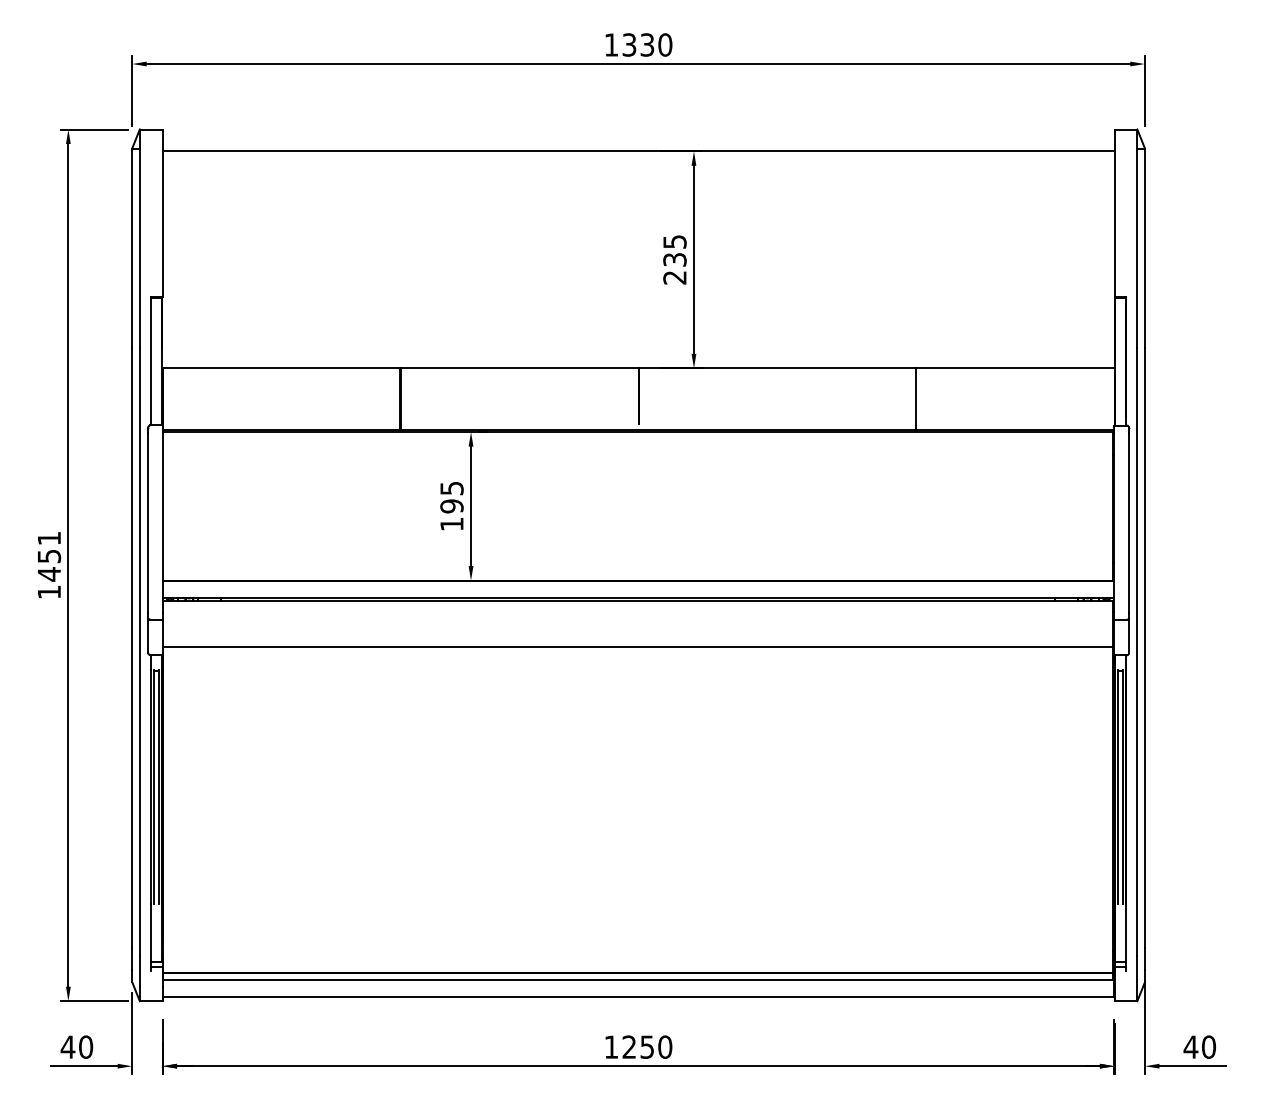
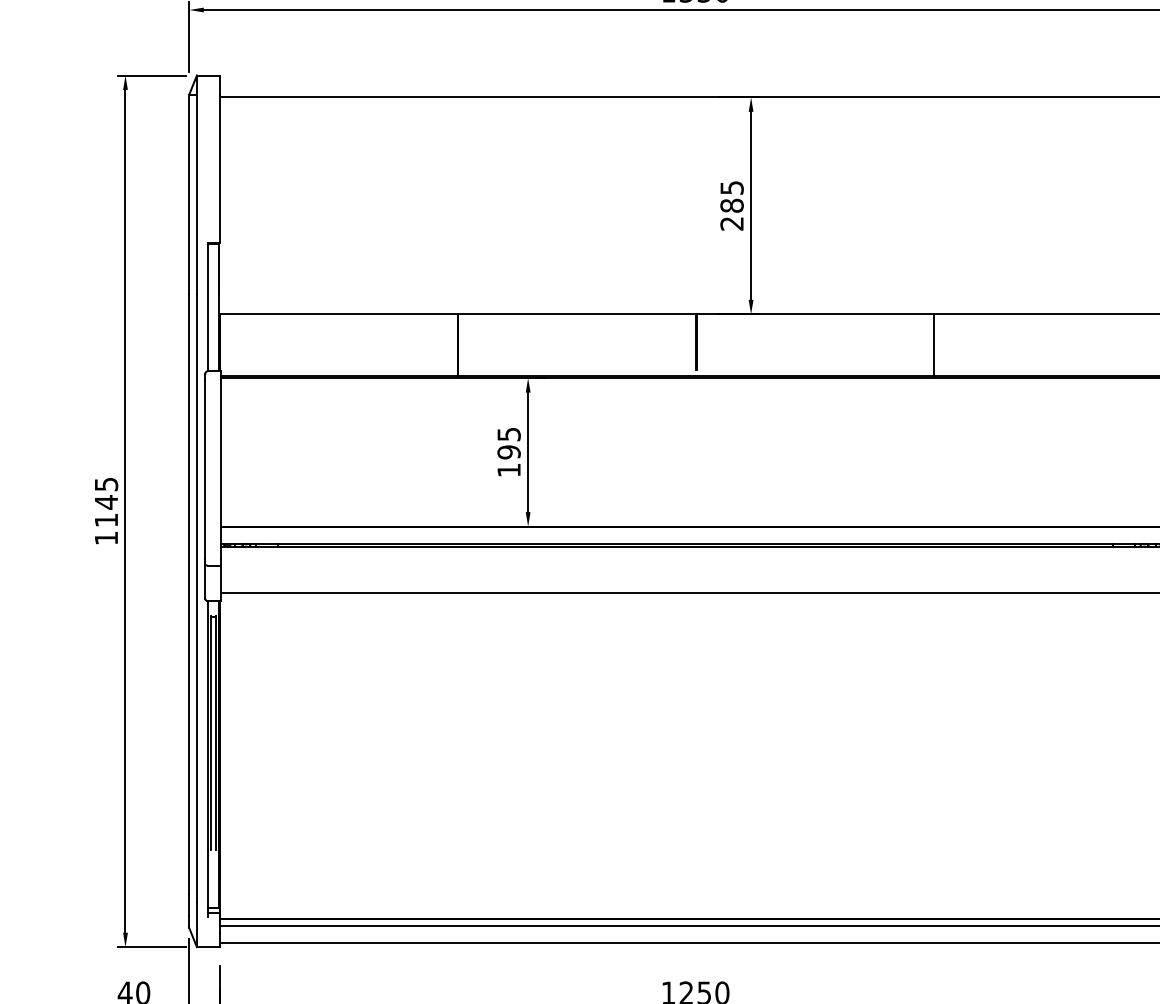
text: (674, 259) -> (731, 205), 235 -> 285
line: (915, 399) -> (933, 345), moved
text: (49, 556) -> (106, 502), 1451 -> 1145

